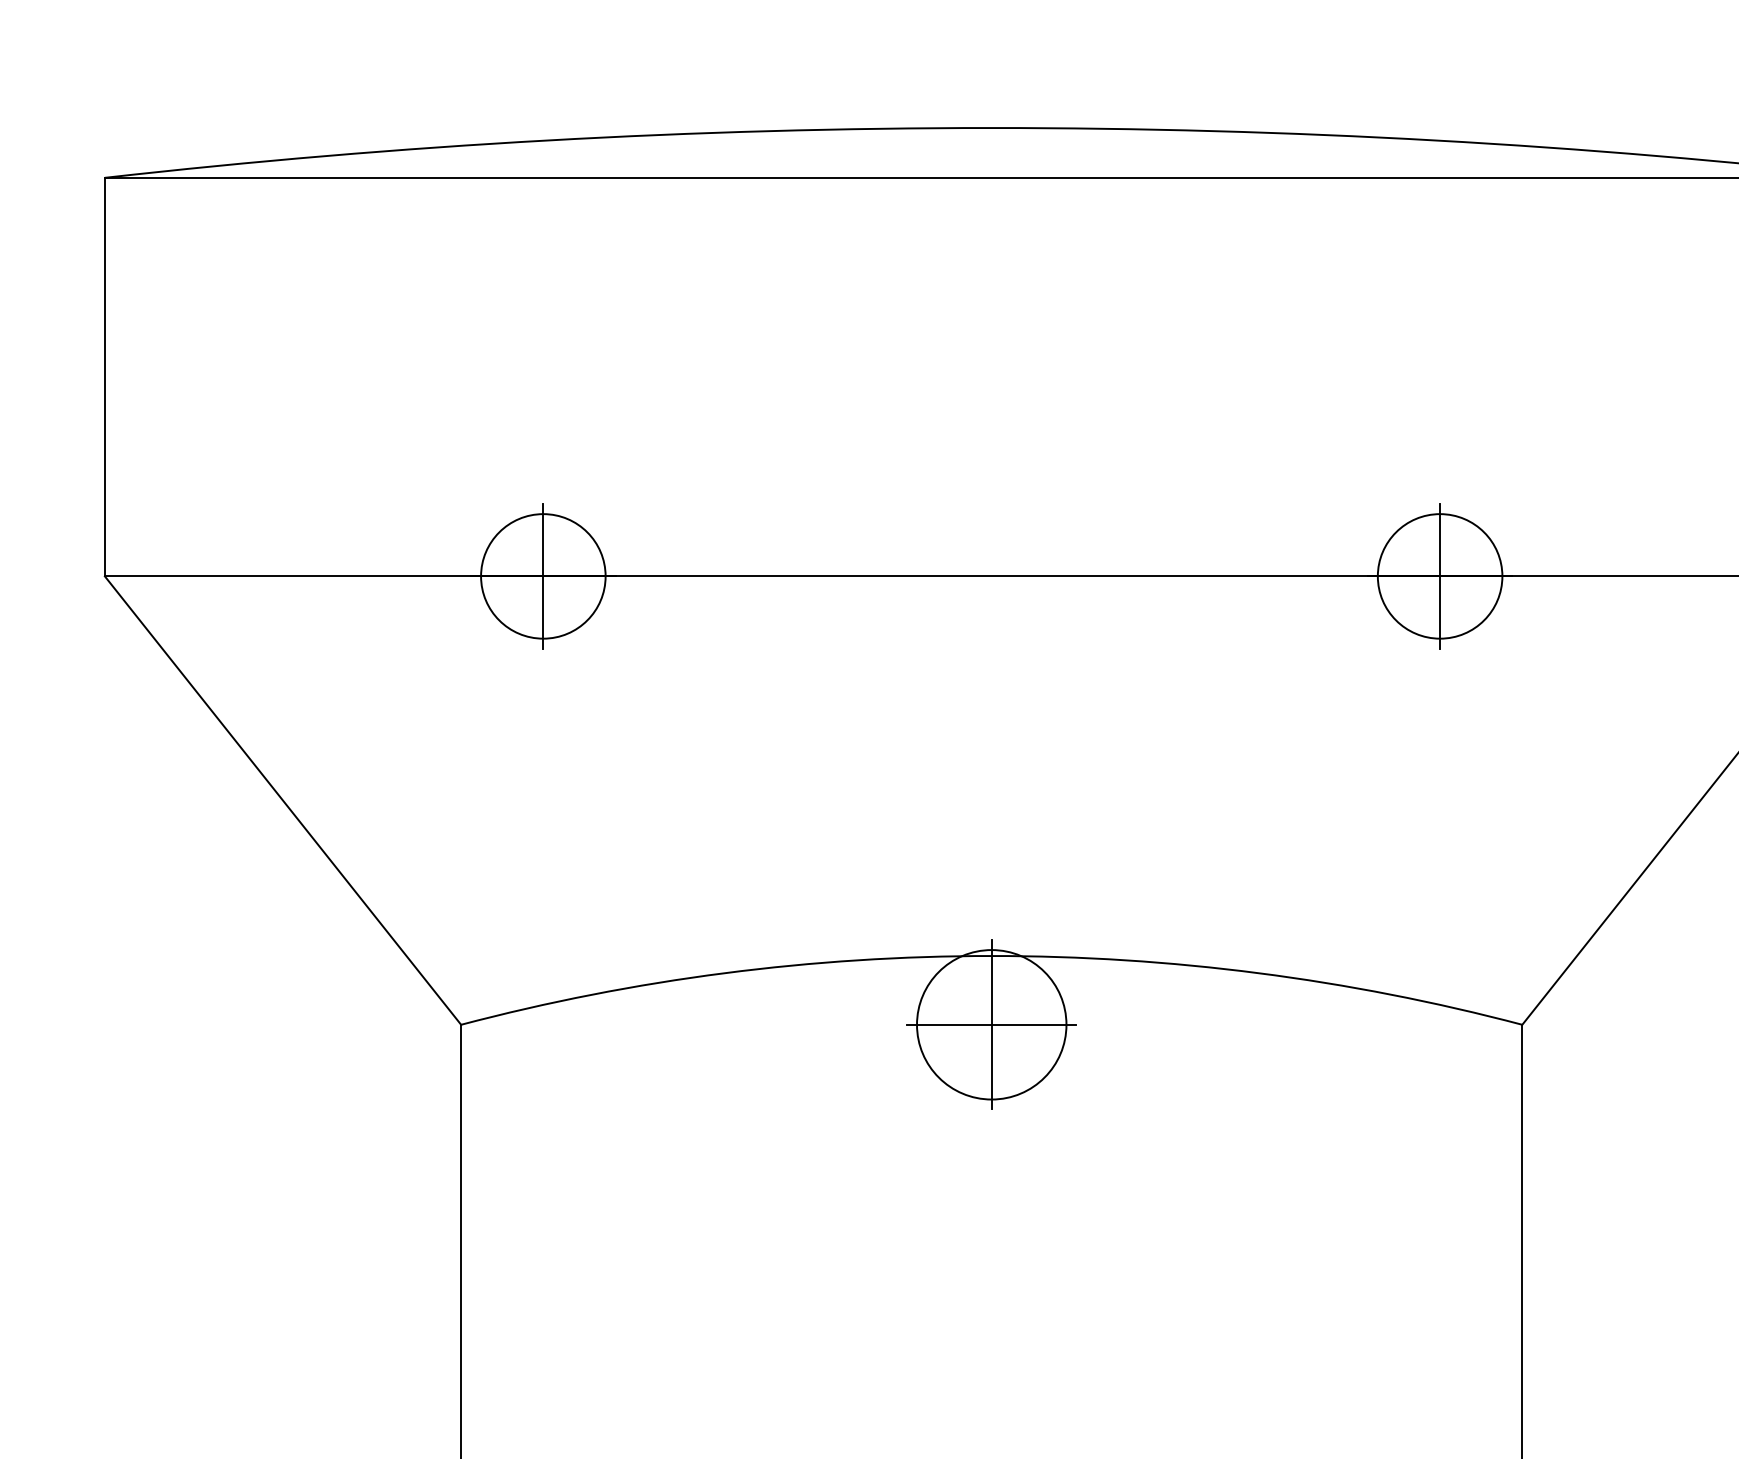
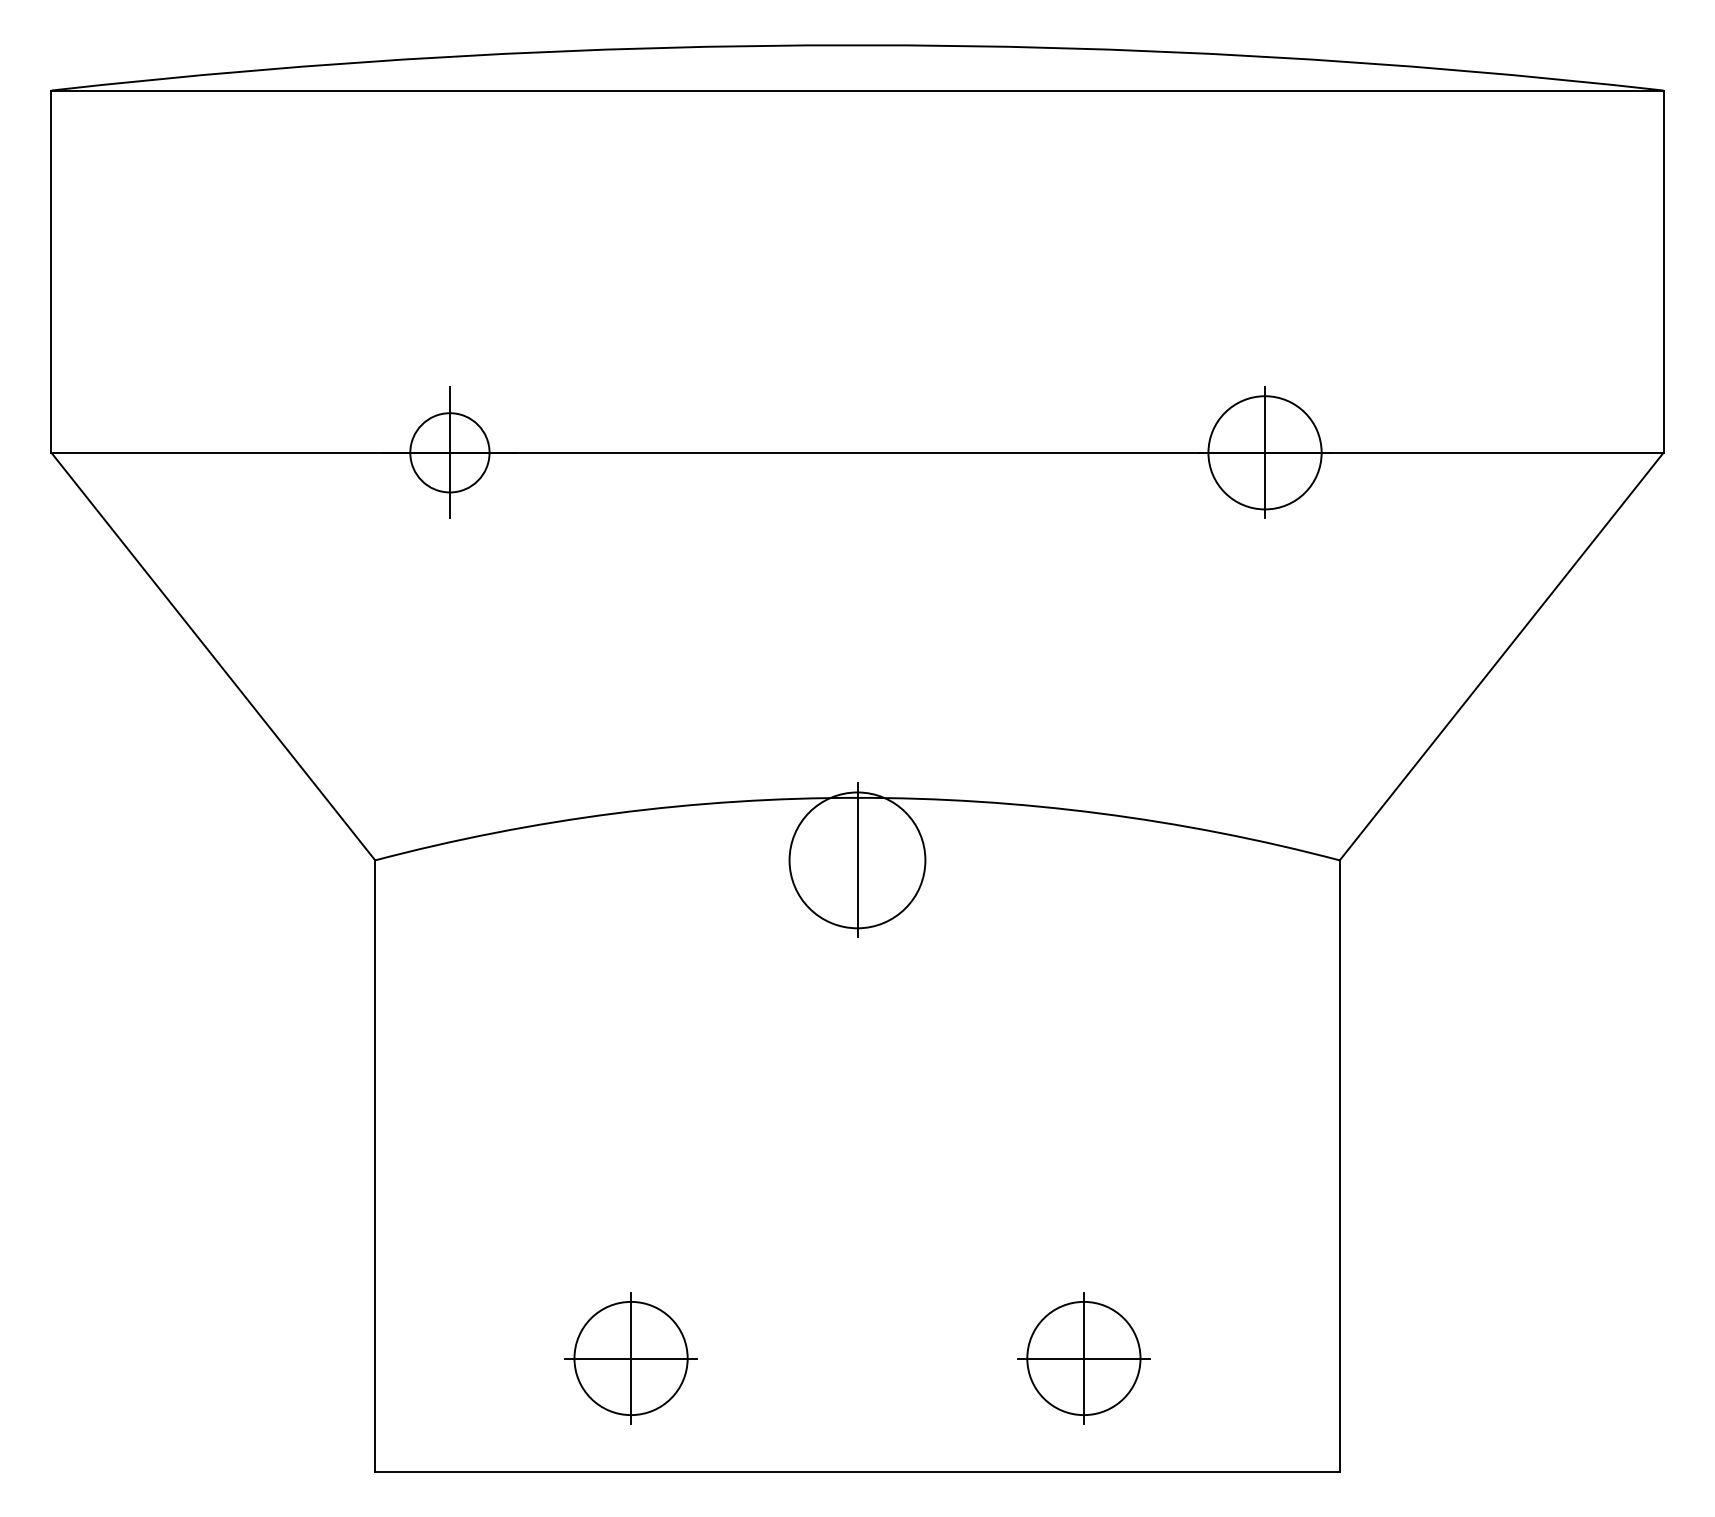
circle: (542, 576) -> (449, 452), size x0.7
line: (991, 1024) -> (857, 860), removed

